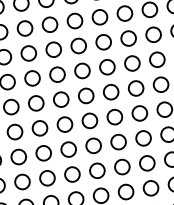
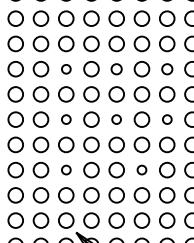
circle: (129, 38) -> (167, 69), size x0.7
circle: (78, 46) -> (116, 69), size x0.7
circle: (29, 53) -> (66, 69), size x0.6
circle: (136, 88) -> (167, 119), size x0.6
circle: (85, 95) -> (116, 119), size x0.6
circle: (36, 103) -> (66, 119), size x0.6
circle: (118, 141) -> (141, 169), size x0.6
circle: (43, 152) -> (66, 169), size x0.6

